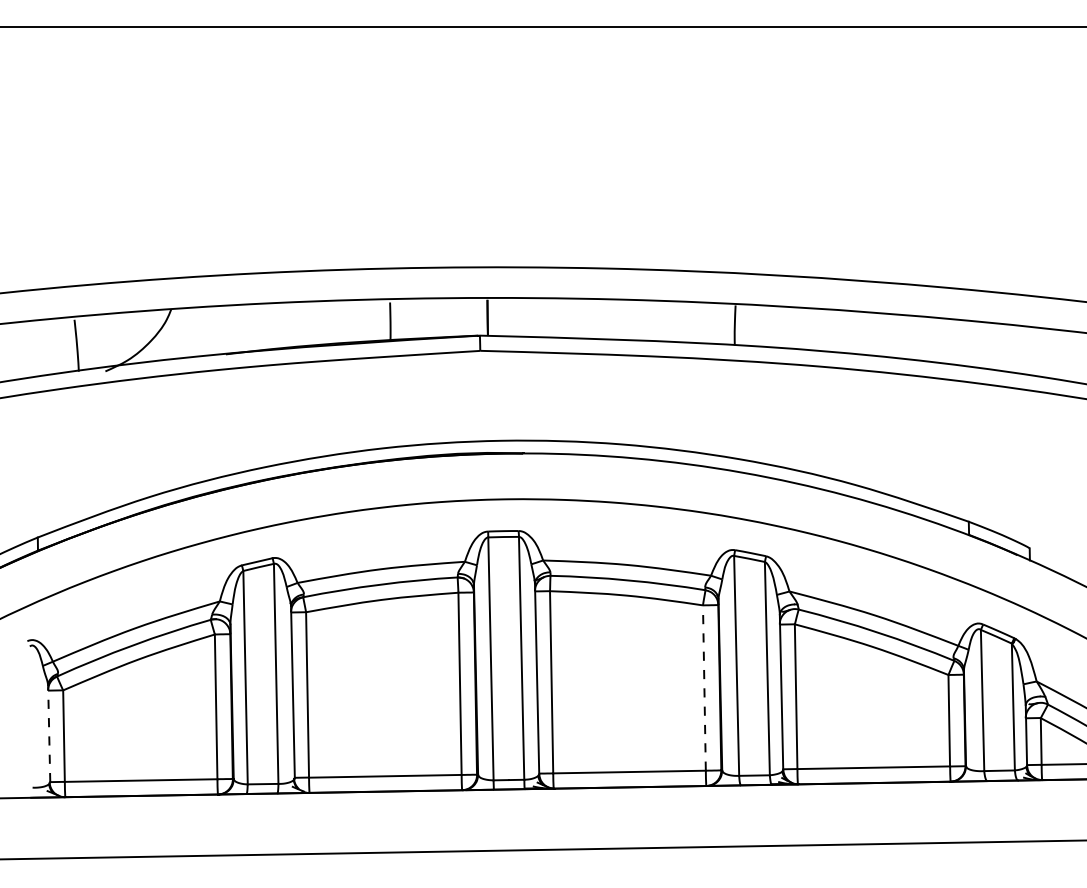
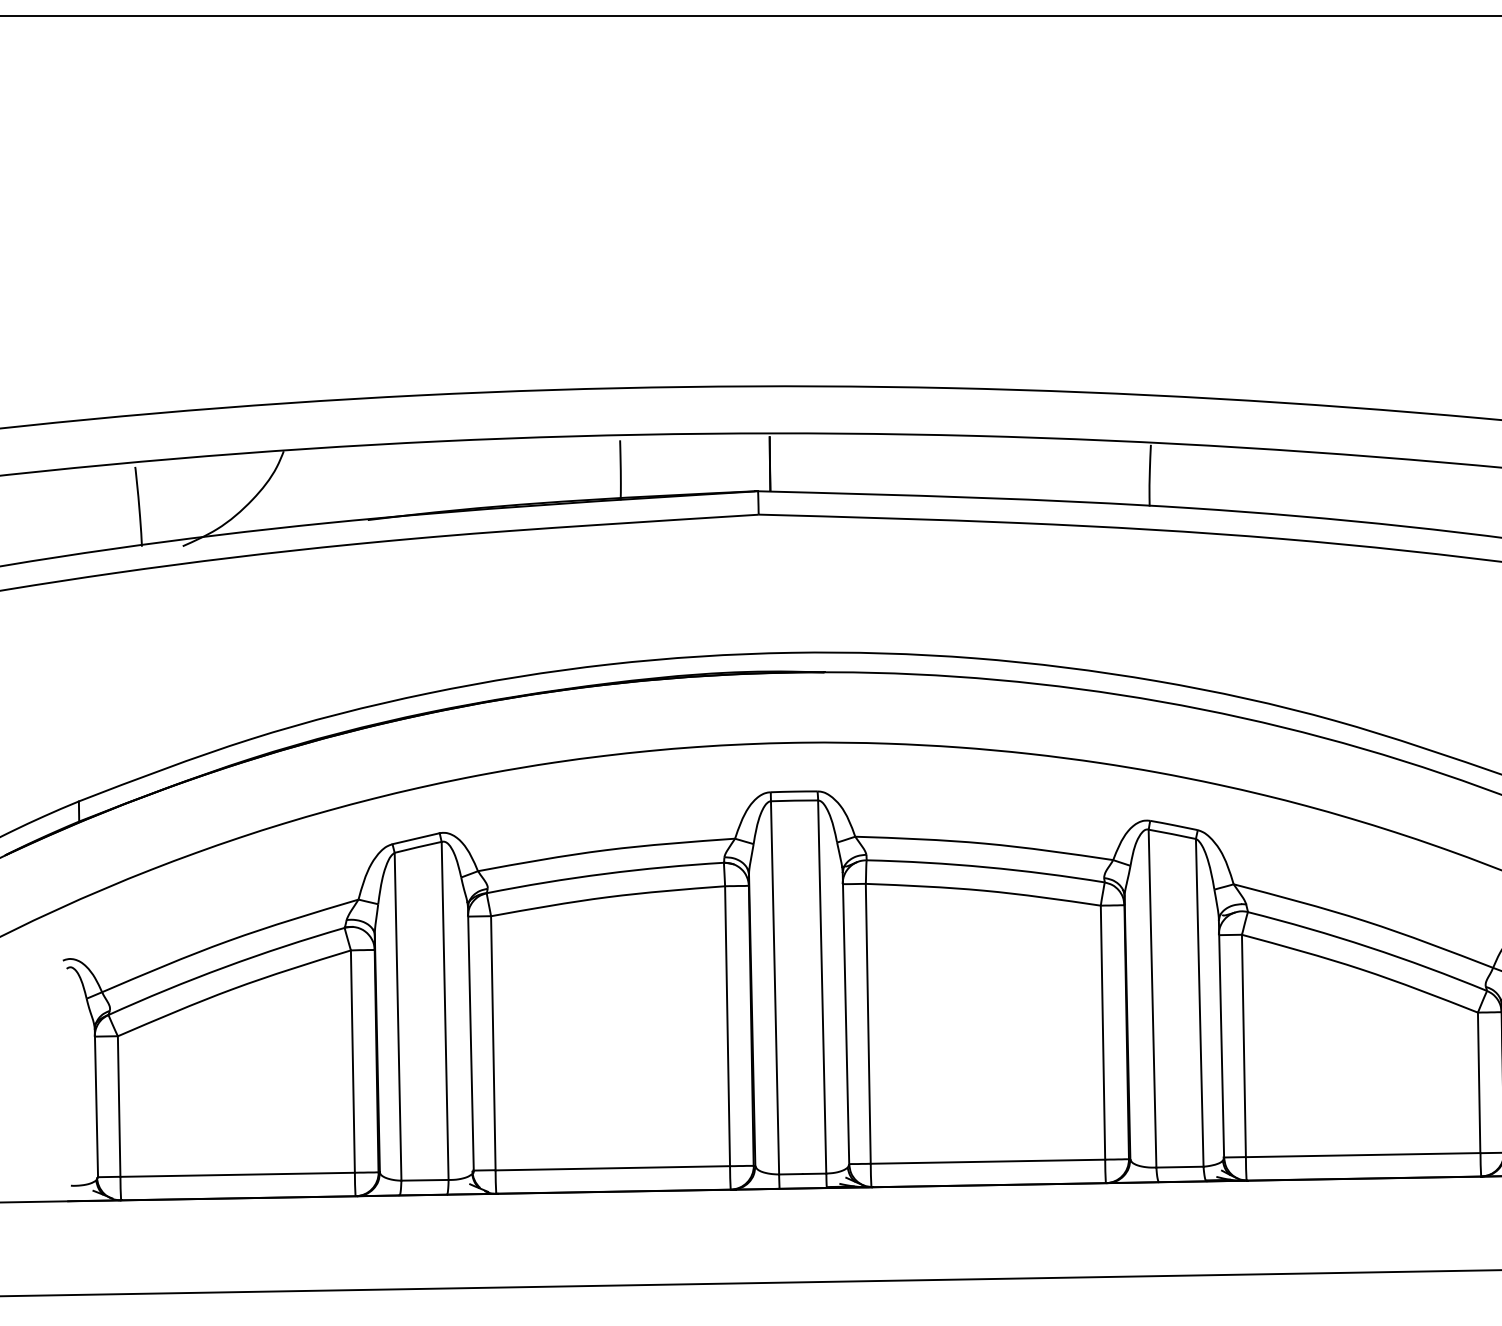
line: (704, 688) -> (1103, 1033), dashed -> solid
line: (49, 733) -> (96, 1102), dashed -> solid

